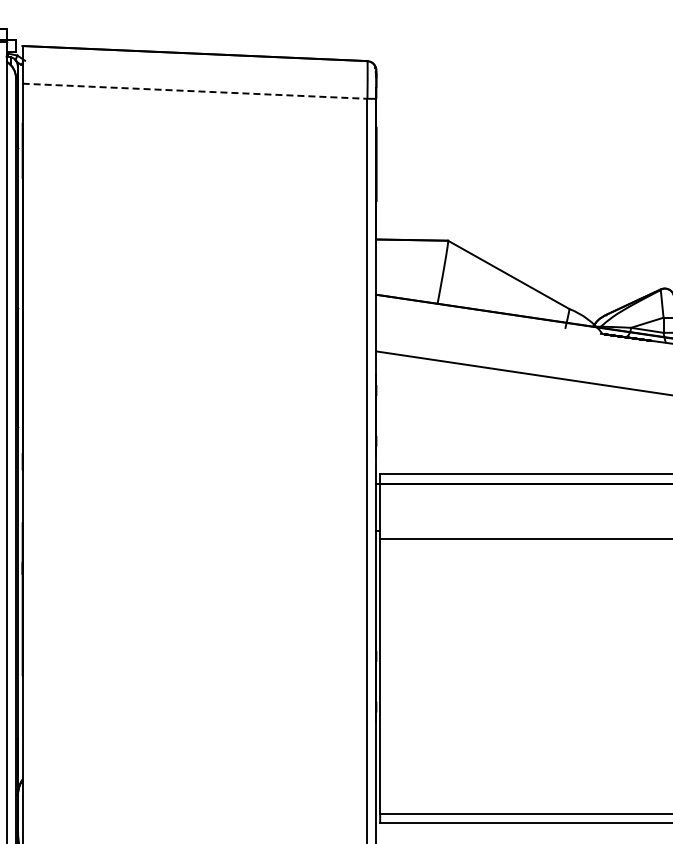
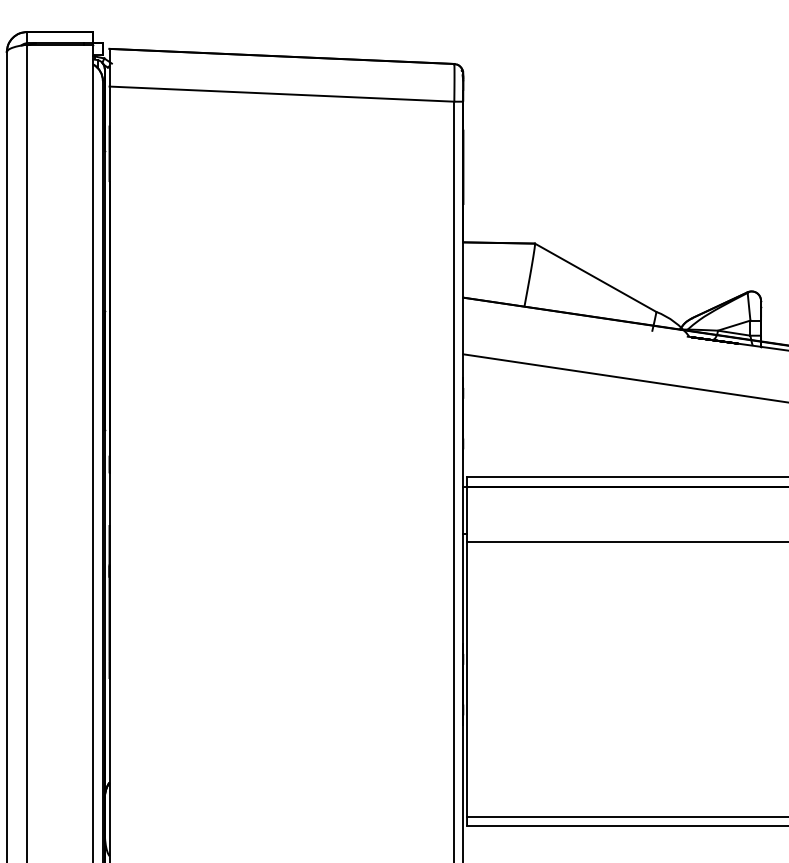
line: (194, 91) -> (281, 94), dashed -> solid

